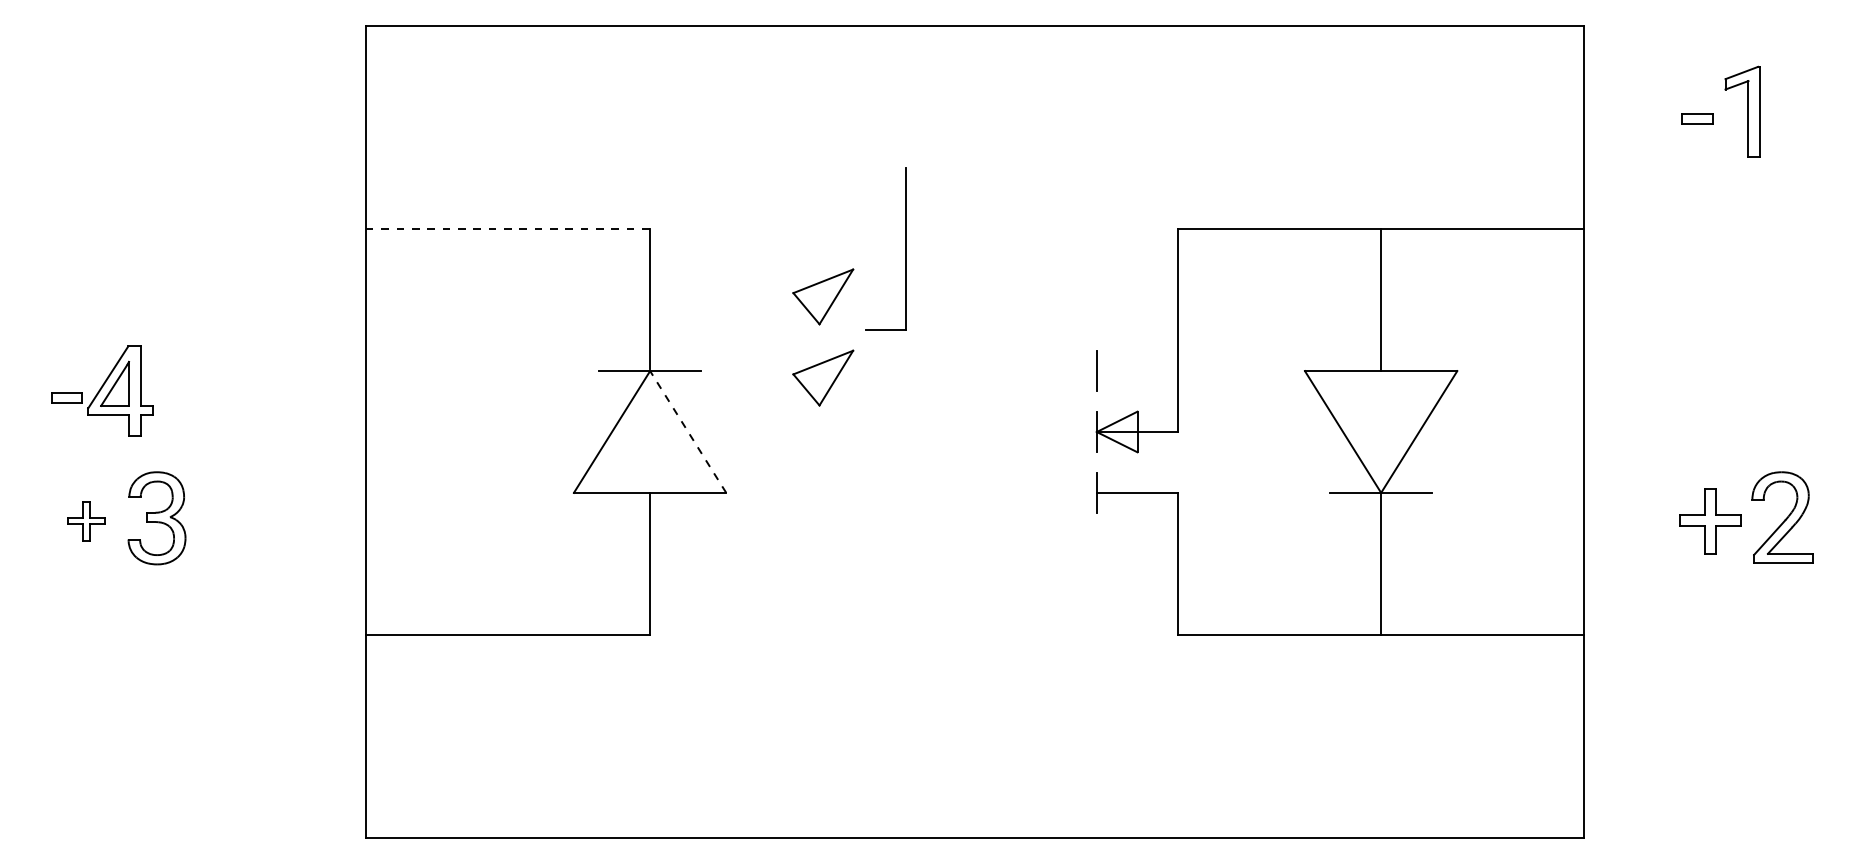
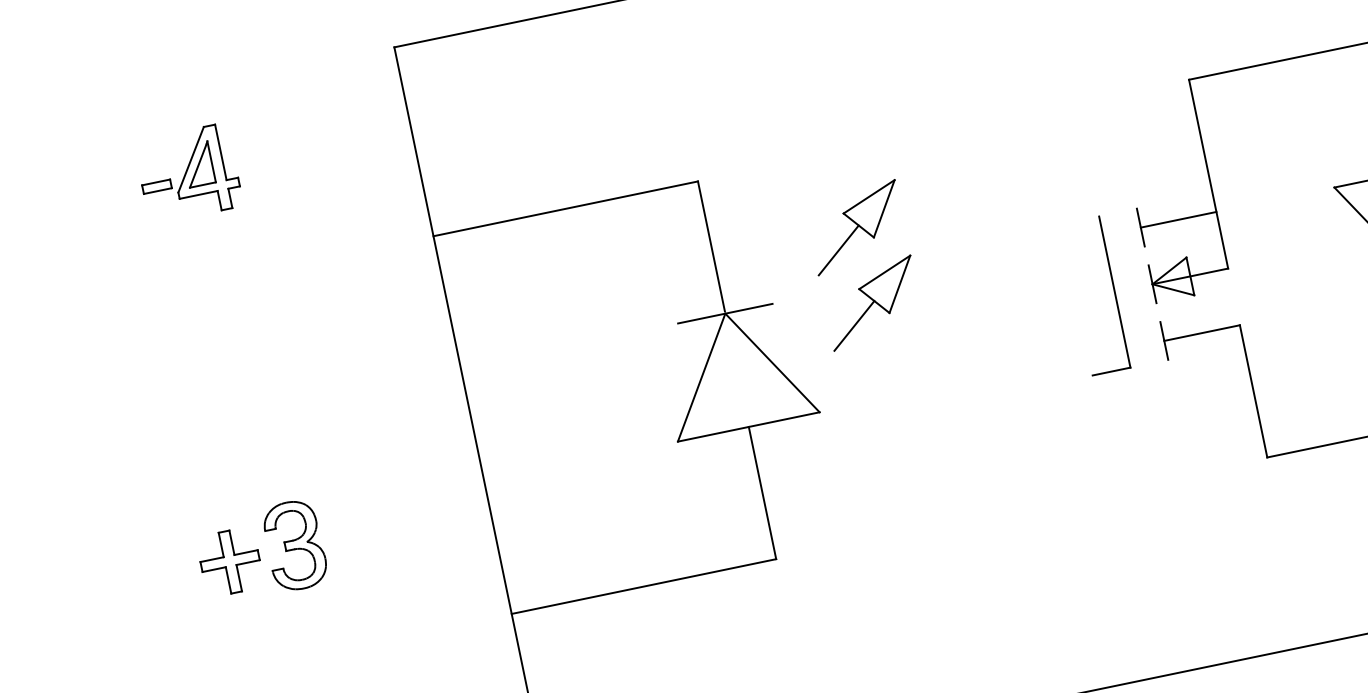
line: (508, 228) -> (566, 208), dashed -> solid
part: (905, 248) -> (1114, 291), moved
line: (780, 329) -> (838, 249), added
line: (1137, 371) -> (1178, 220), added
part: (102, 390) -> (188, 173), moved
line: (780, 410) -> (854, 325), added
line: (688, 432) -> (772, 363), dashed -> solid
part: (86, 521) -> (230, 562), size x1.67

